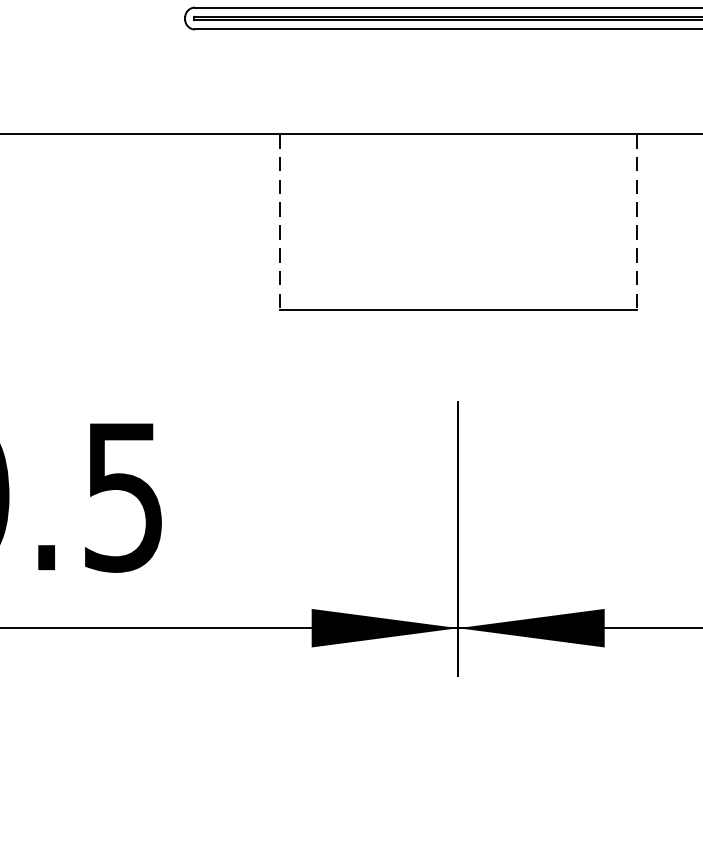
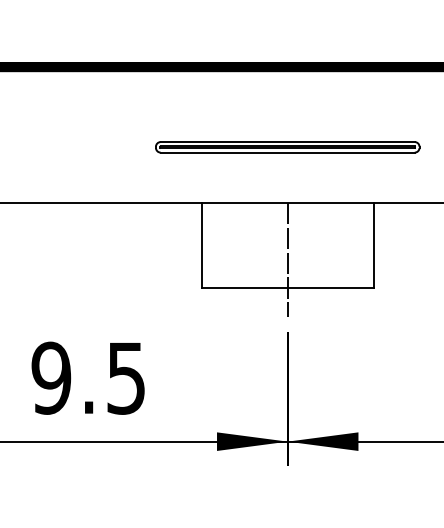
line: (279, 223) -> (201, 246), dashed -> solid
line: (635, 223) -> (373, 246), dashed -> solid
line: (457, 252) -> (287, 260), added

